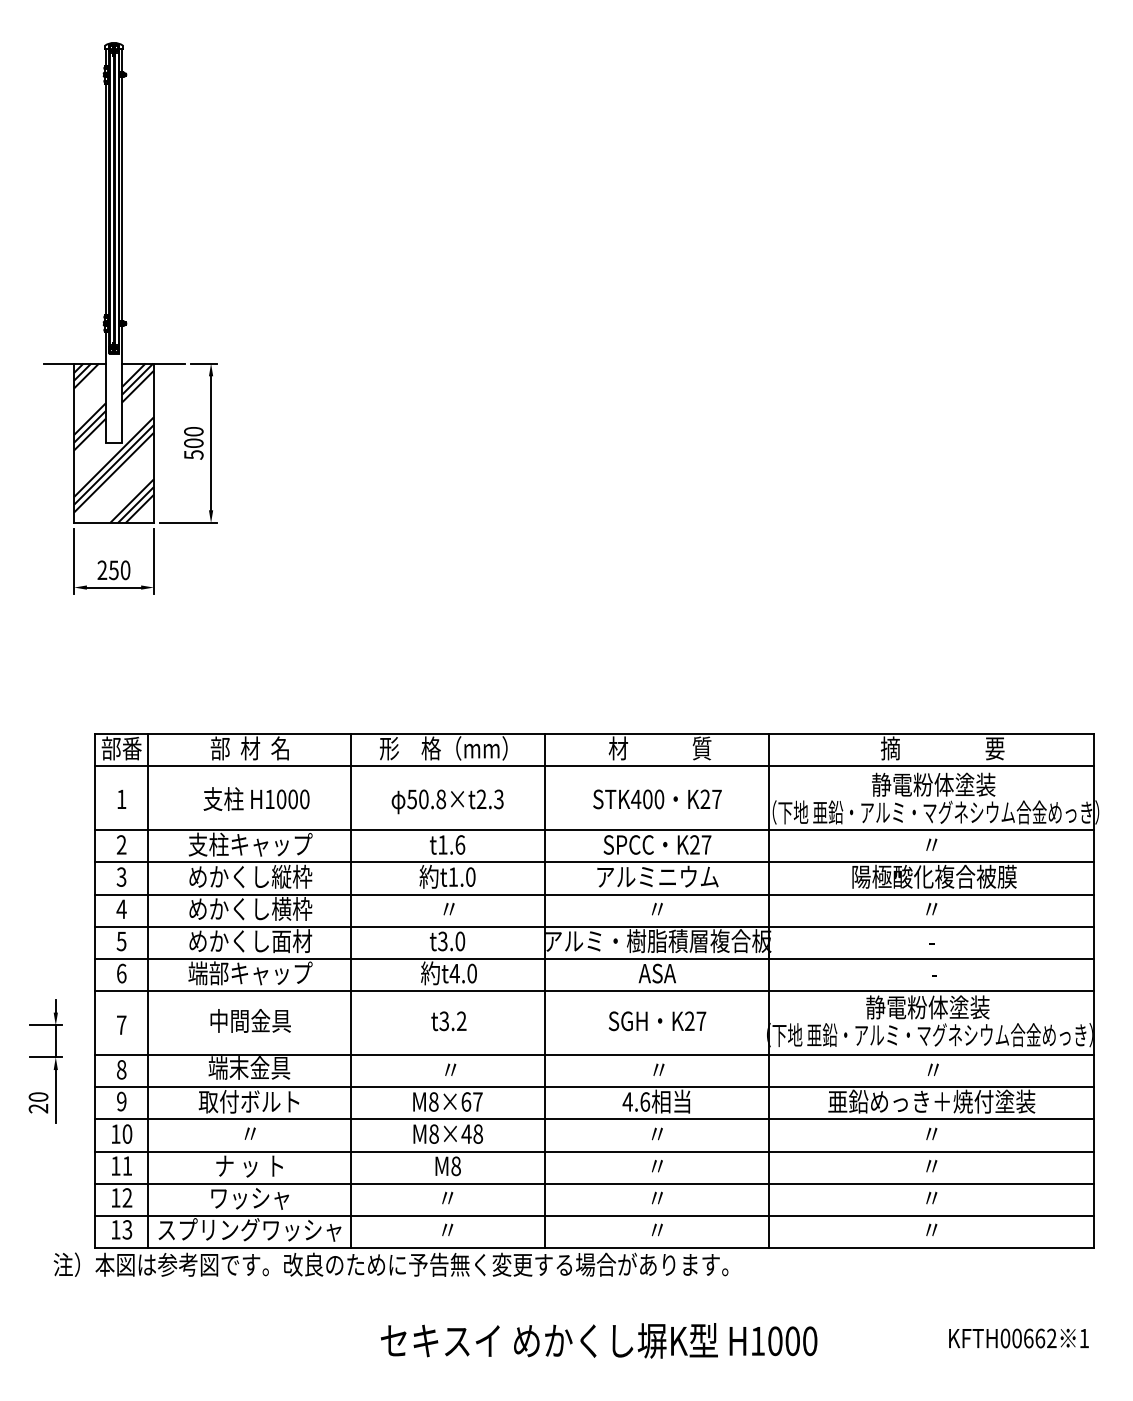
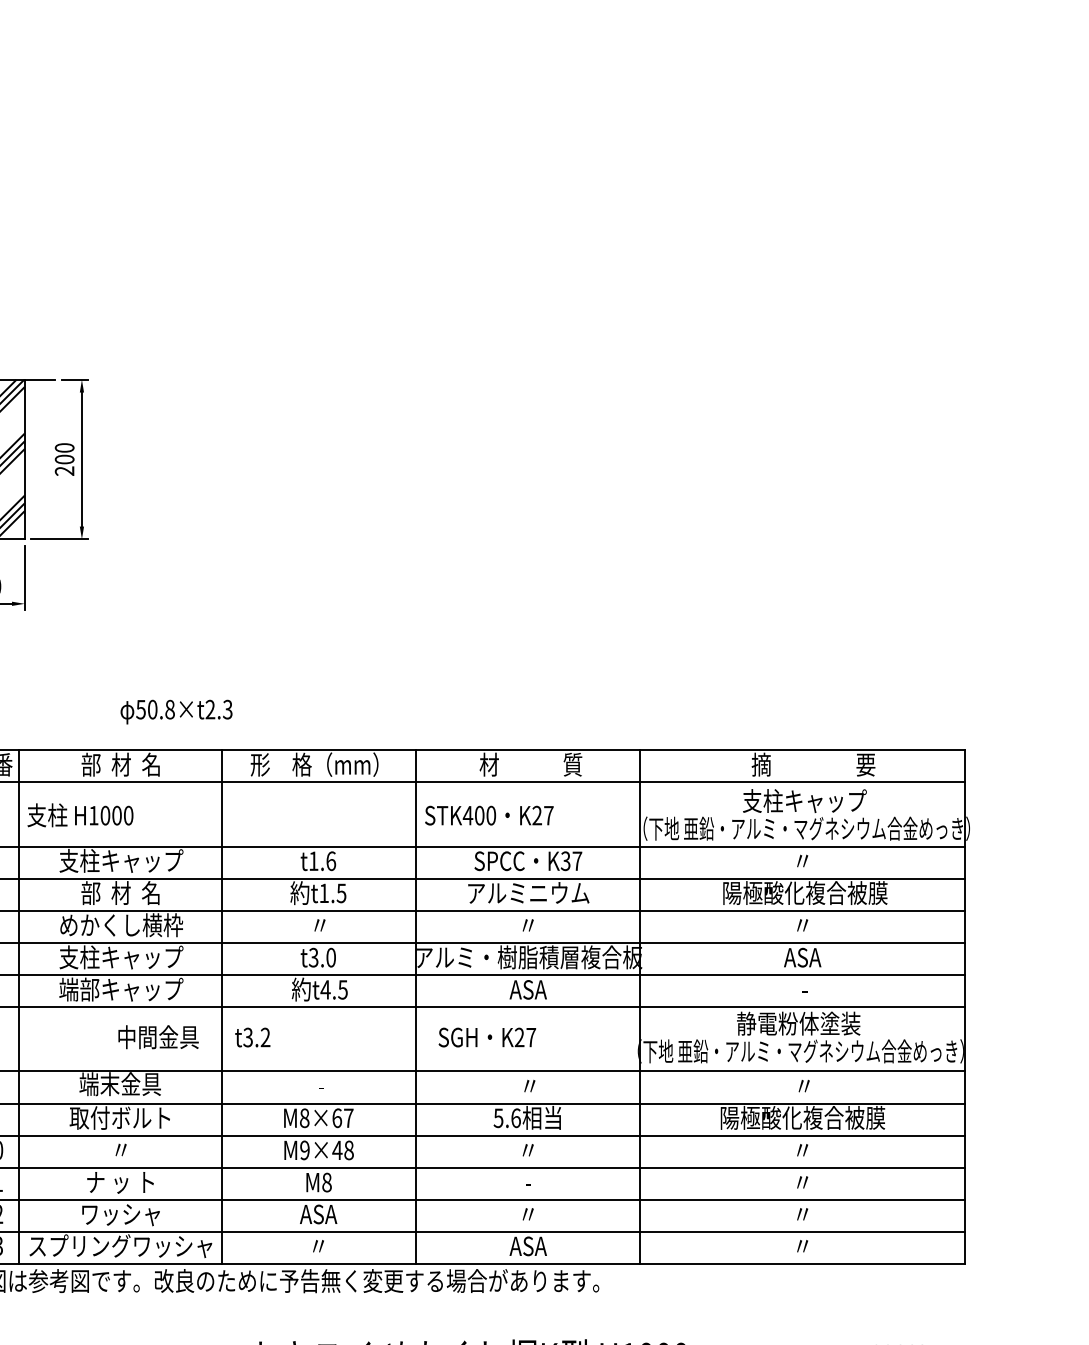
text: (193, 454) -> (64, 470), 500 -> 200
text: (933, 784) -> (804, 800), 静電粉体塗装 -> 支柱キャップ
text: (256, 798) -> (80, 814), moved
text: (657, 799) -> (489, 815), moved
text: (447, 801) -> (176, 711), moved
text: (694, 844) -> (565, 860), K27 -> K37
text: (250, 876) -> (121, 892), めかくし縦枠 -> 部  材  名
text: (470, 876) -> (341, 892), t1.0 -> t1.5
text: (250, 941) -> (121, 957), めかくし面材 -> 支柱キャップ
text: (931, 941) -> (802, 957), - -> ASA
text: (471, 973) -> (342, 989), t4.0 -> t4.5
text: (250, 1020) -> (158, 1036), moved
text: (448, 1021) -> (252, 1037), moved
text: (657, 1021) -> (487, 1037), moved
text: (450, 1069) -> (321, 1085), 〃 -> -
text: (627, 1101) -> (498, 1117), 4.6 -> 5.6
text: (931, 1101) -> (802, 1117), 亜鉛めっき＋焼付塗装 -> 陽極酸化複合被膜
text: (433, 1133) -> (304, 1149), M8×48 -> M9×48
text: (657, 1165) -> (528, 1181), 〃 -> -
text: (447, 1198) -> (318, 1214), 〃 -> ASA
text: (657, 1229) -> (528, 1245), 〃 -> ASA

